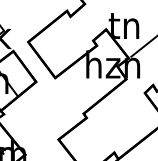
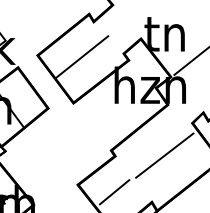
line: (62, 42) -> (82, 56), added
line: (123, 117) -> (164, 155), added
line: (86, 145) -> (114, 192), added

